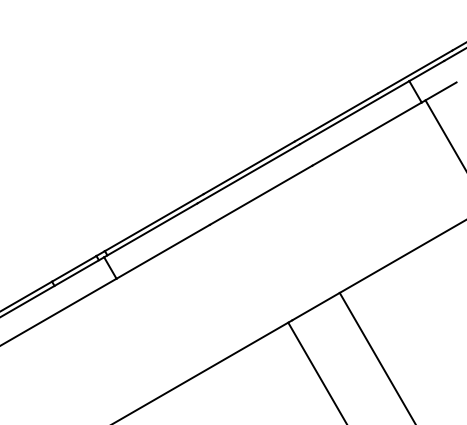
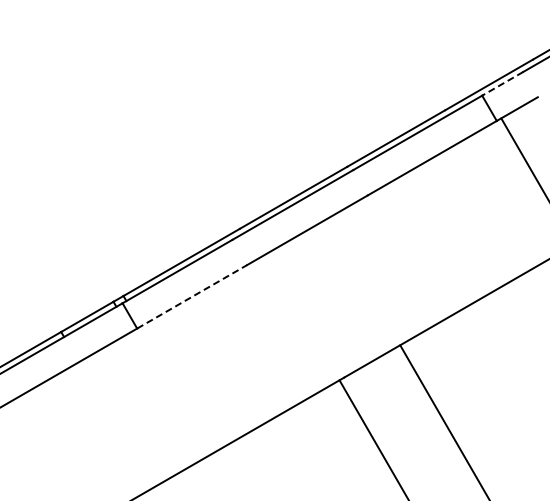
line: (426, 70) -> (502, 83), solid -> dashed
line: (163, 251) -> (192, 296), solid -> dashed

